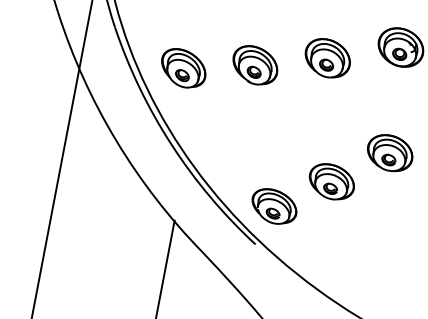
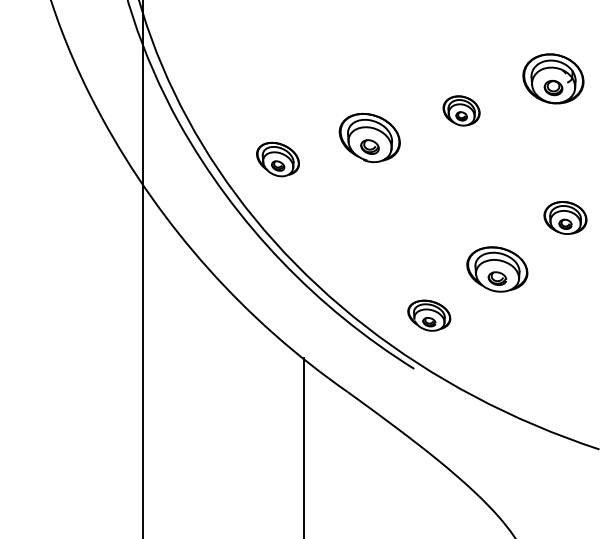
part: (327, 58) -> (461, 110), size x0.6
part: (183, 68) -> (277, 159), size x0.7
part: (390, 152) -> (565, 217), size x0.7
part: (274, 206) -> (429, 315), size x0.7

